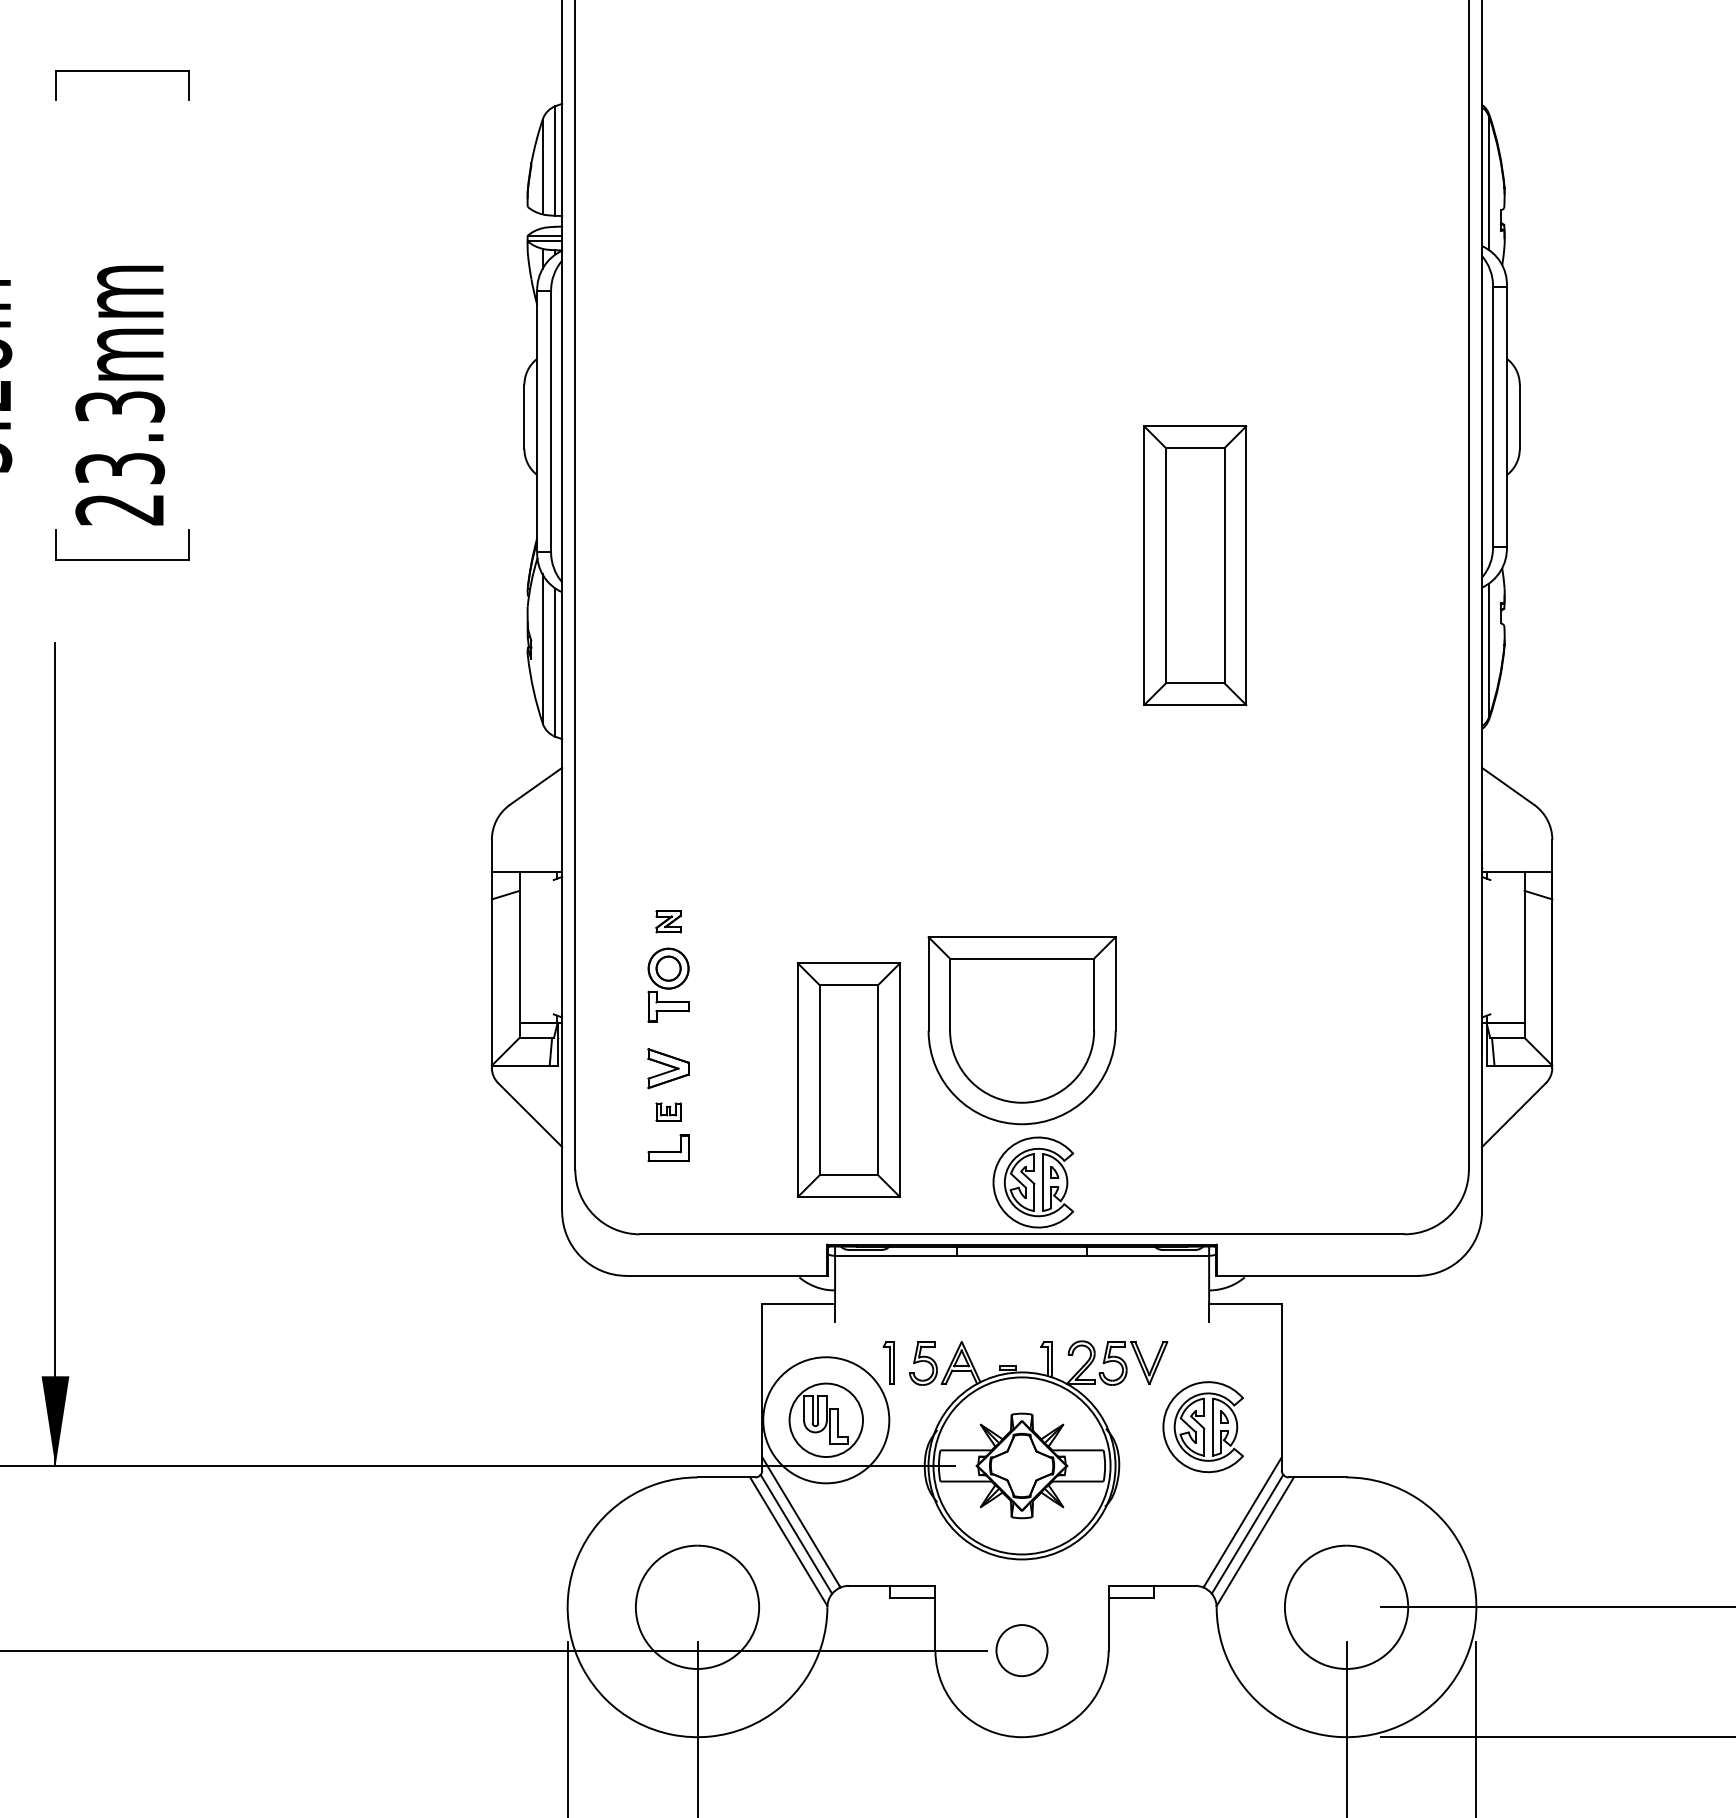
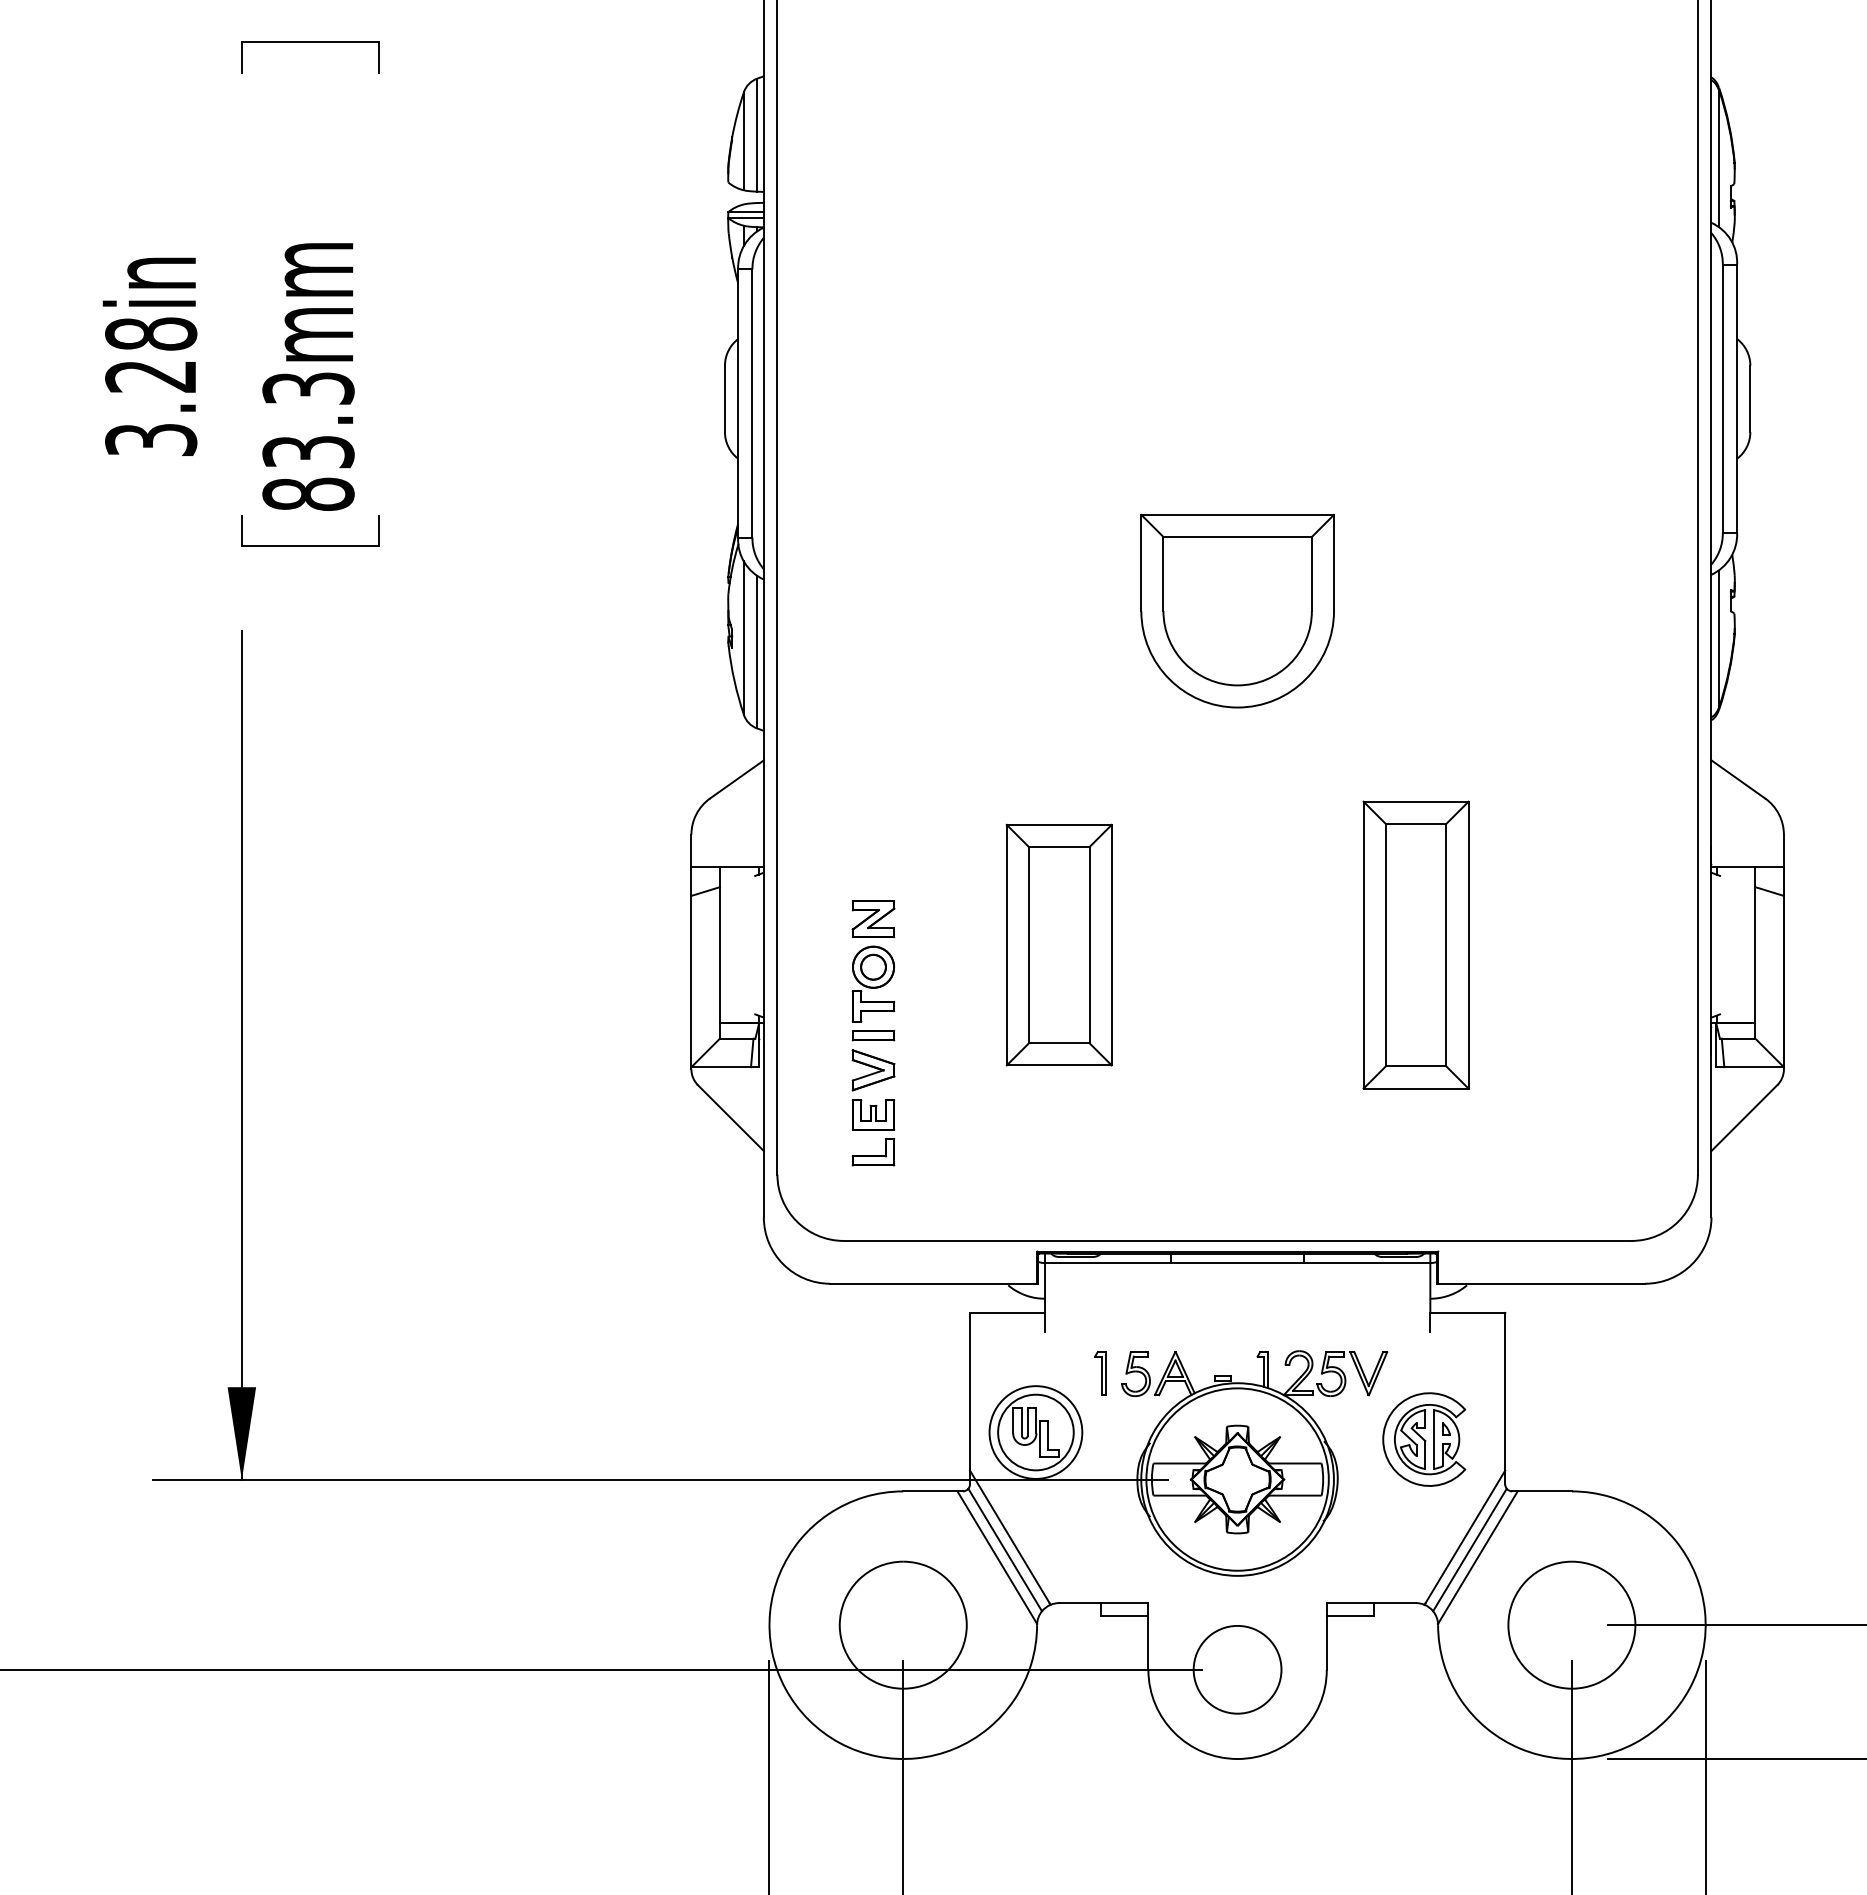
text: (120, 508) -> (308, 493), 23.3mm -> 83.3mm
part: (1194, 565) -> (1415, 944), moved
part: (668, 921) -> (873, 918), size x1.67
part: (1021, 1030) -> (1237, 610), moved
part: (668, 1034) -> (873, 1035), added
part: (848, 1079) -> (1058, 944), moved
part: (668, 1111) -> (873, 1114), size x1.67
part: (1033, 1182) -> (1249, 1187), removed
circle: (825, 1420) -> (1035, 1432), size x0.71
circle: (1021, 1650) -> (1237, 1669), size x1.67

